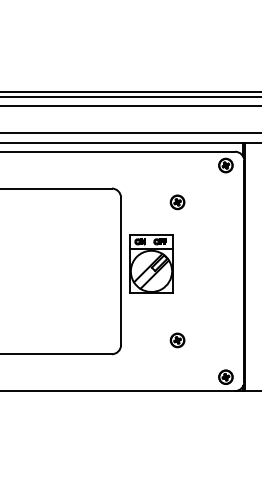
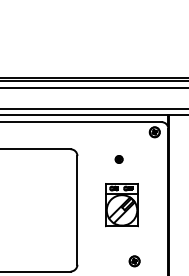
part: (177, 202) -> (119, 159), size x0.7
part: (151, 263) -> (122, 204), moved
part: (177, 340) -> (134, 261), moved

